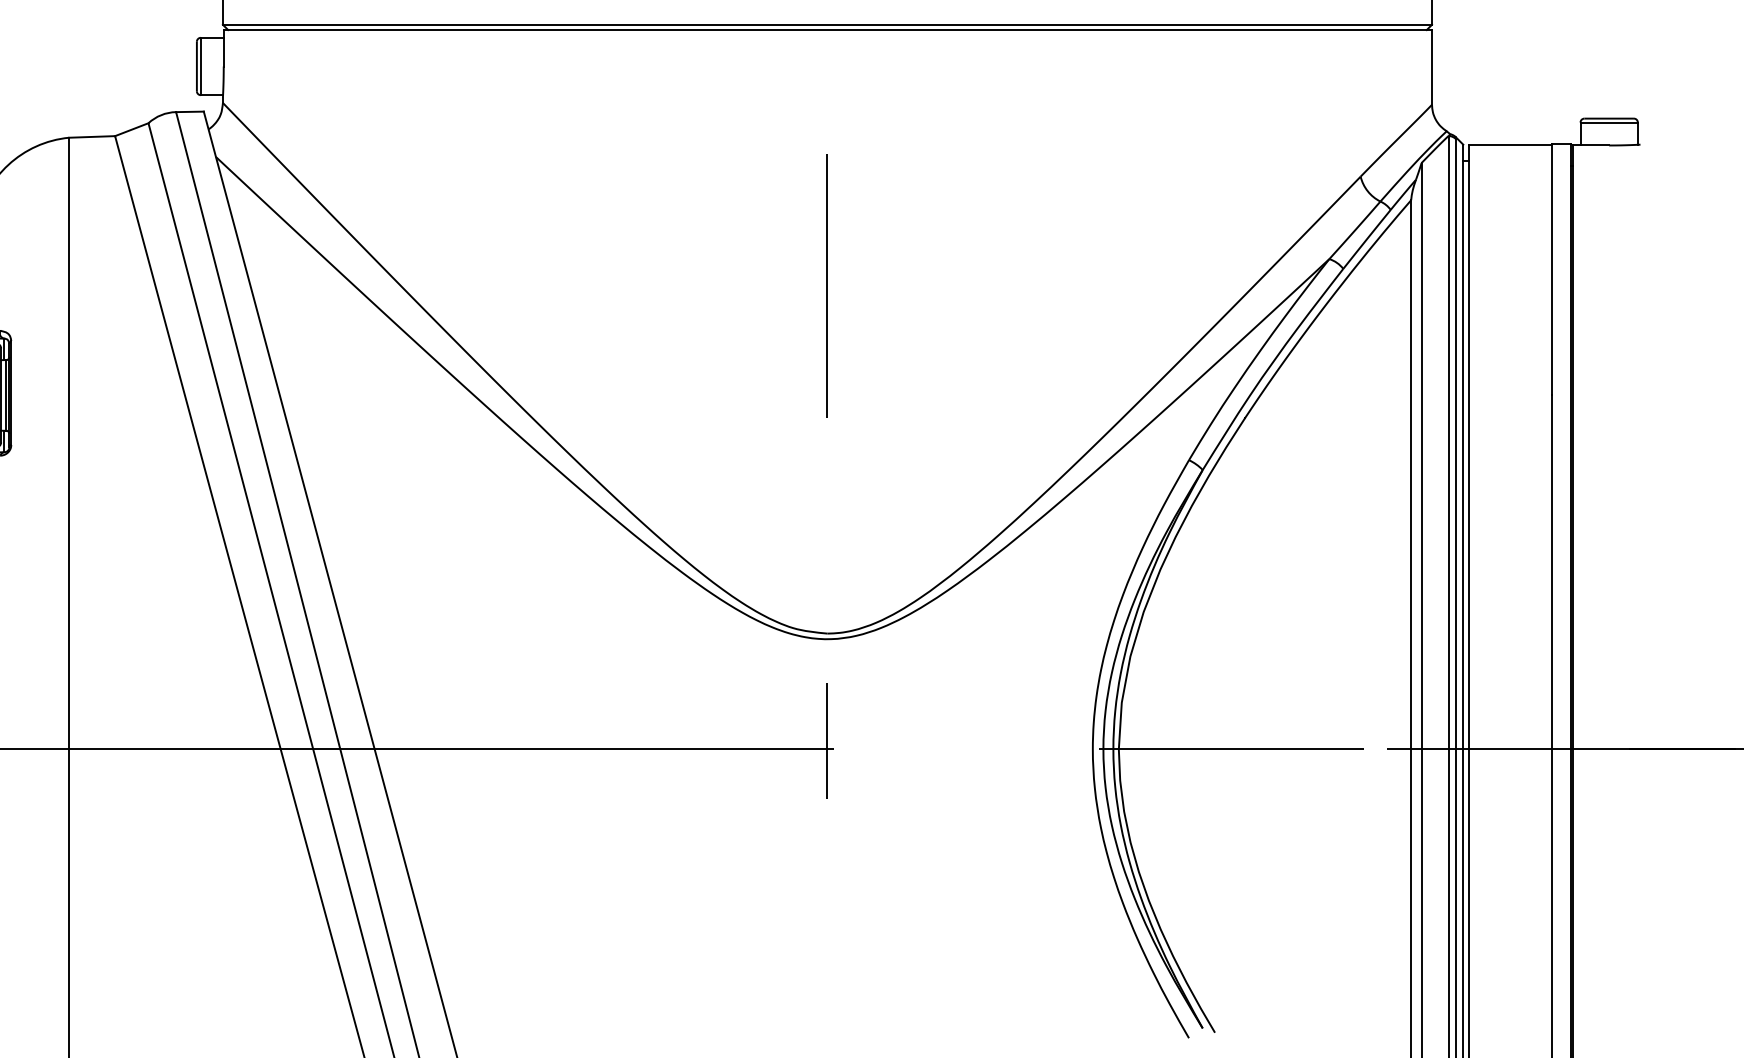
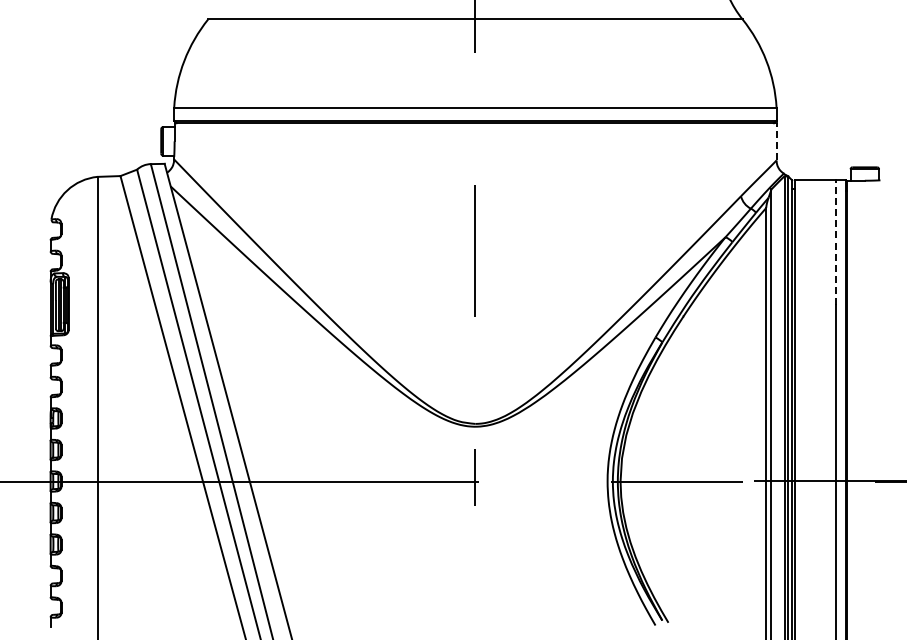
line: (1431, 66) -> (776, 141), solid -> dashed
line: (1552, 269) -> (836, 242), solid -> dashed

